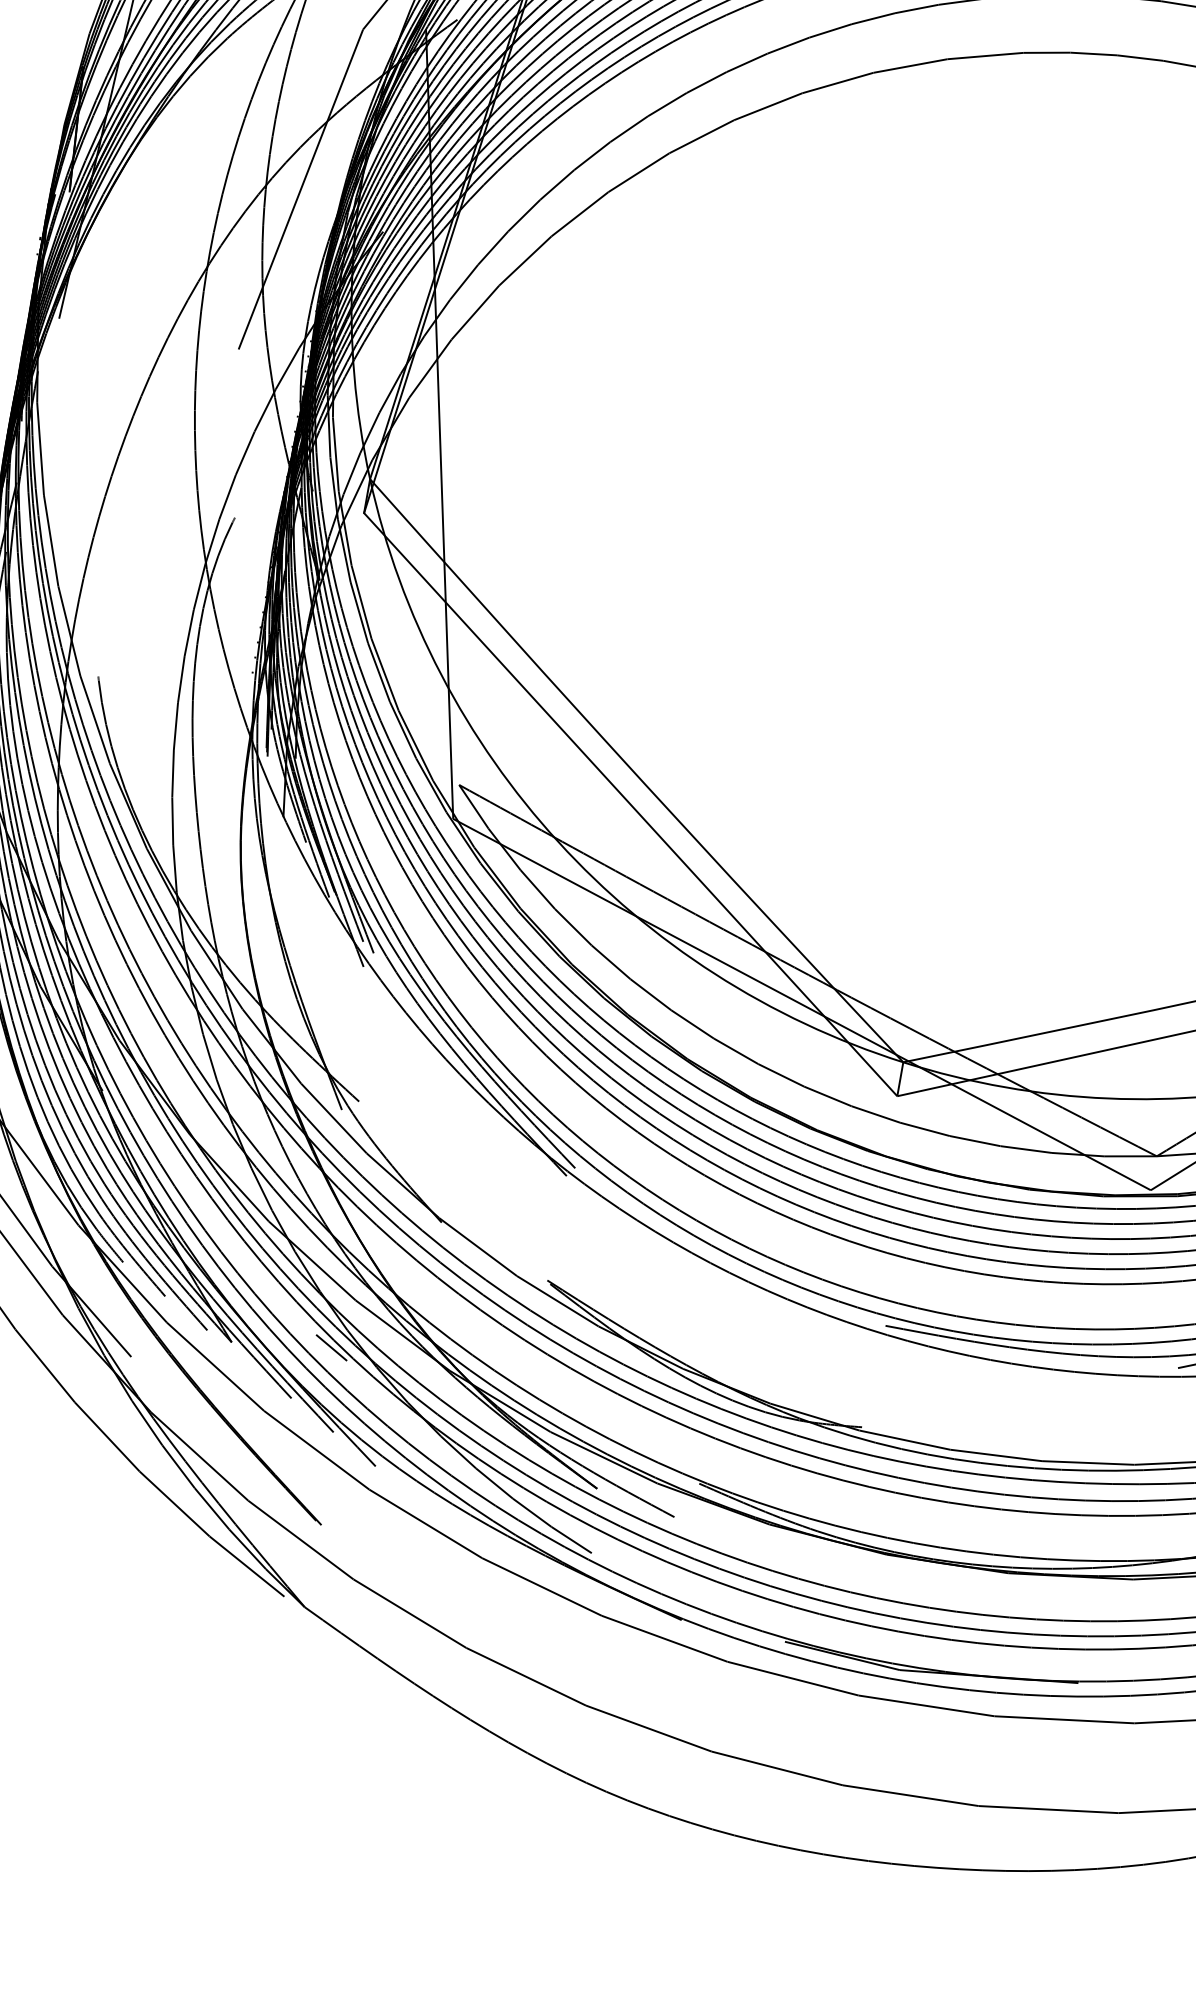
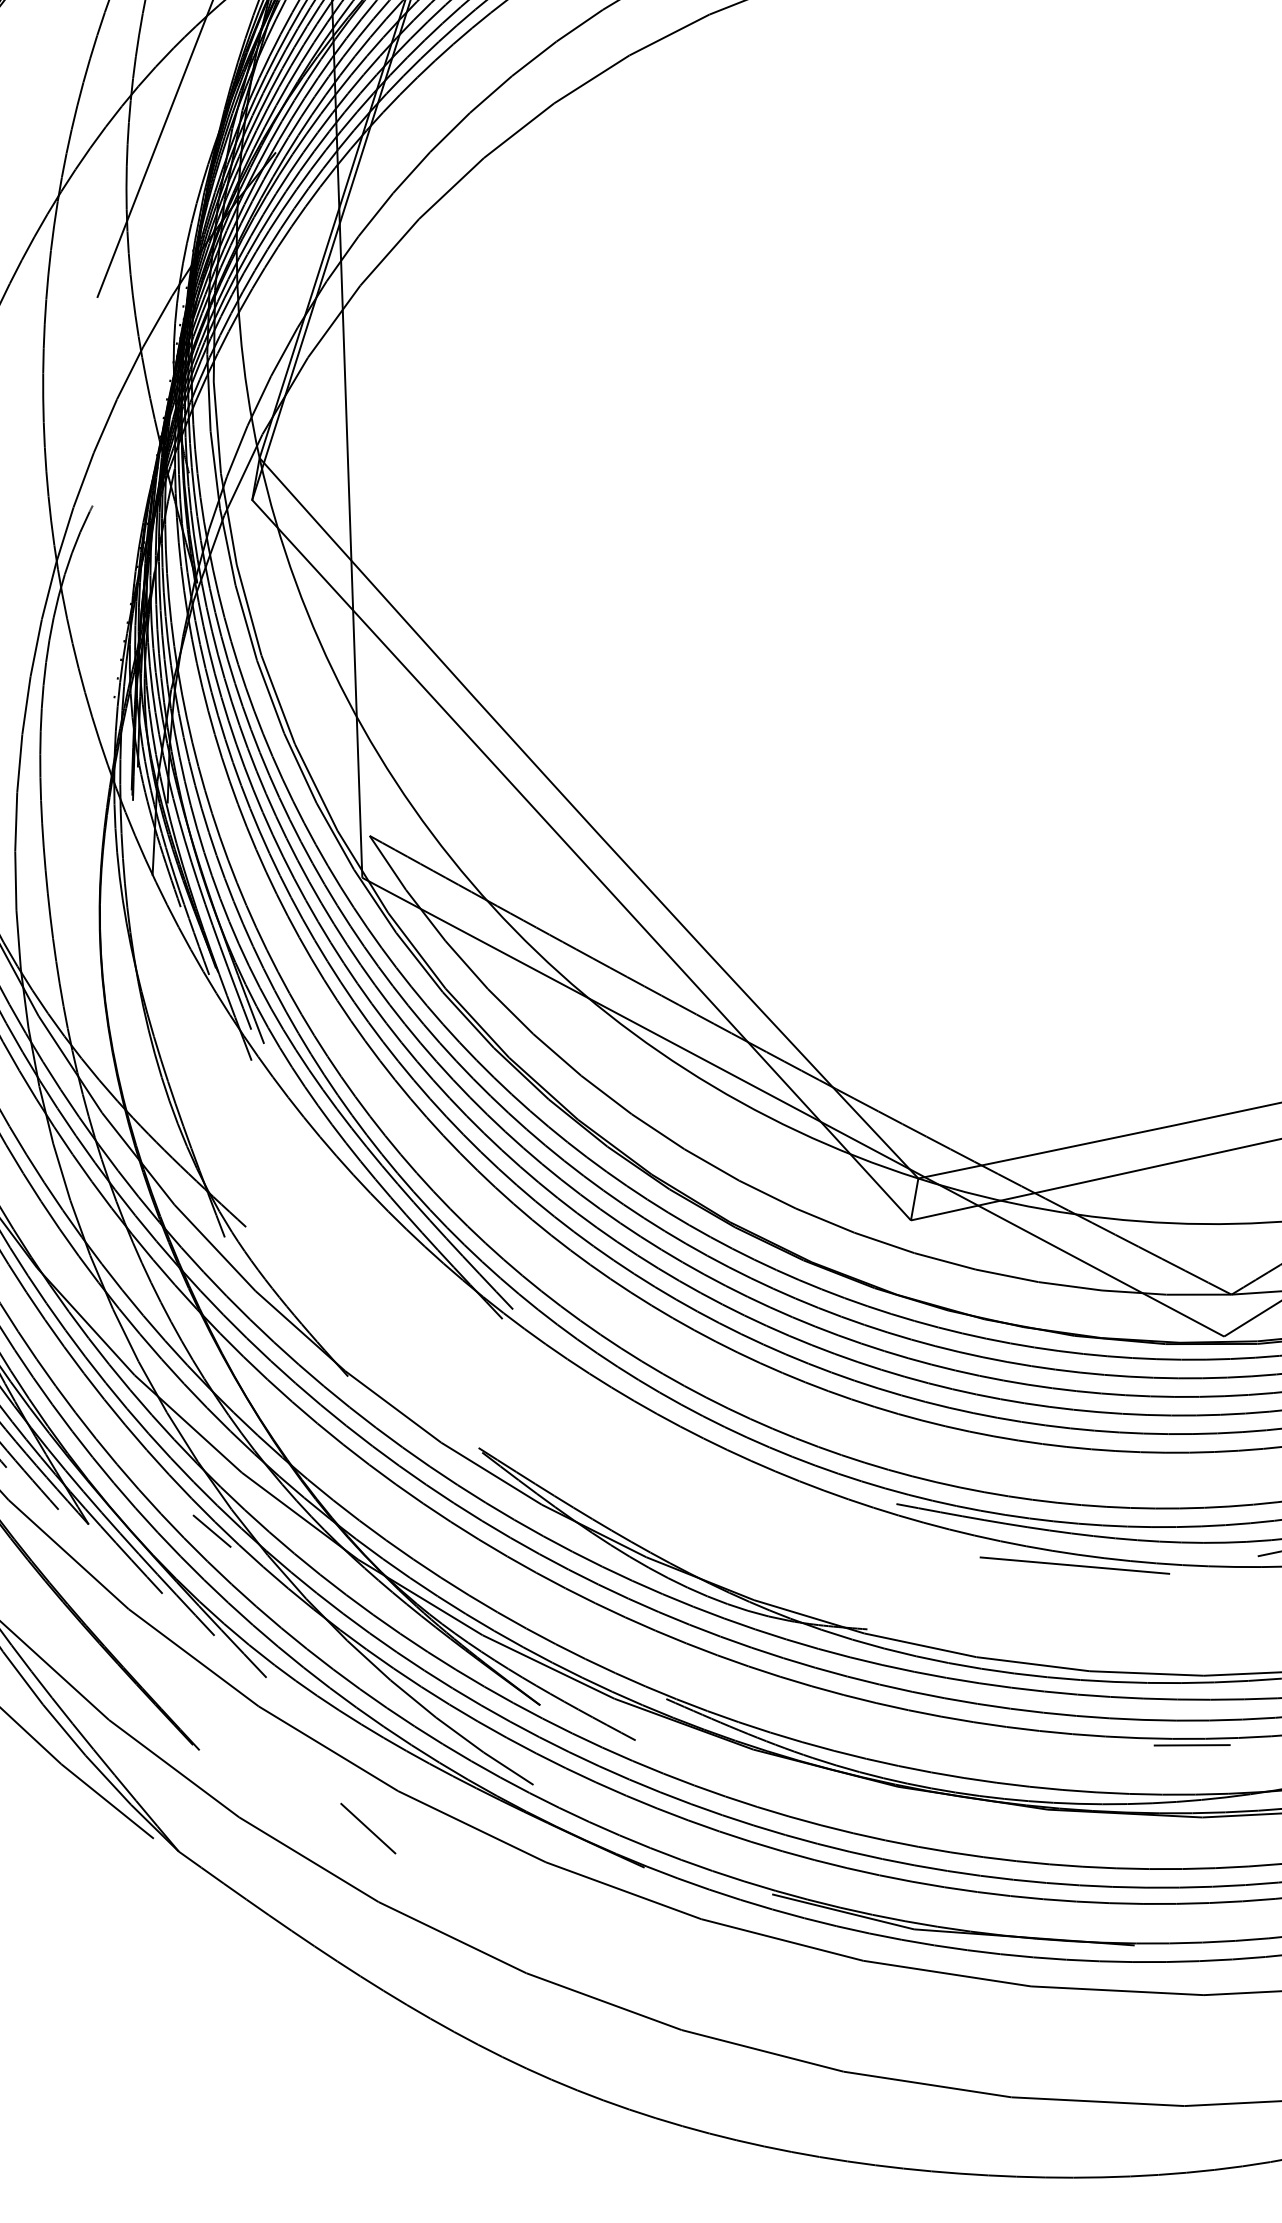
line: (1029, 1375) -> (1074, 1565), added
line: (1124, 1520) -> (1191, 1744), added
line: (457, 1588) -> (367, 1828), added

